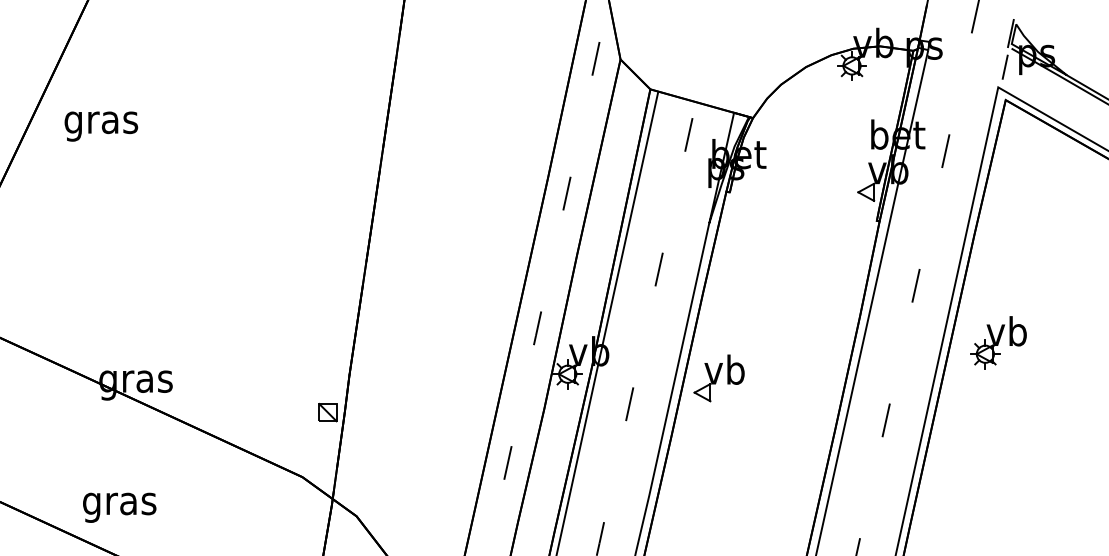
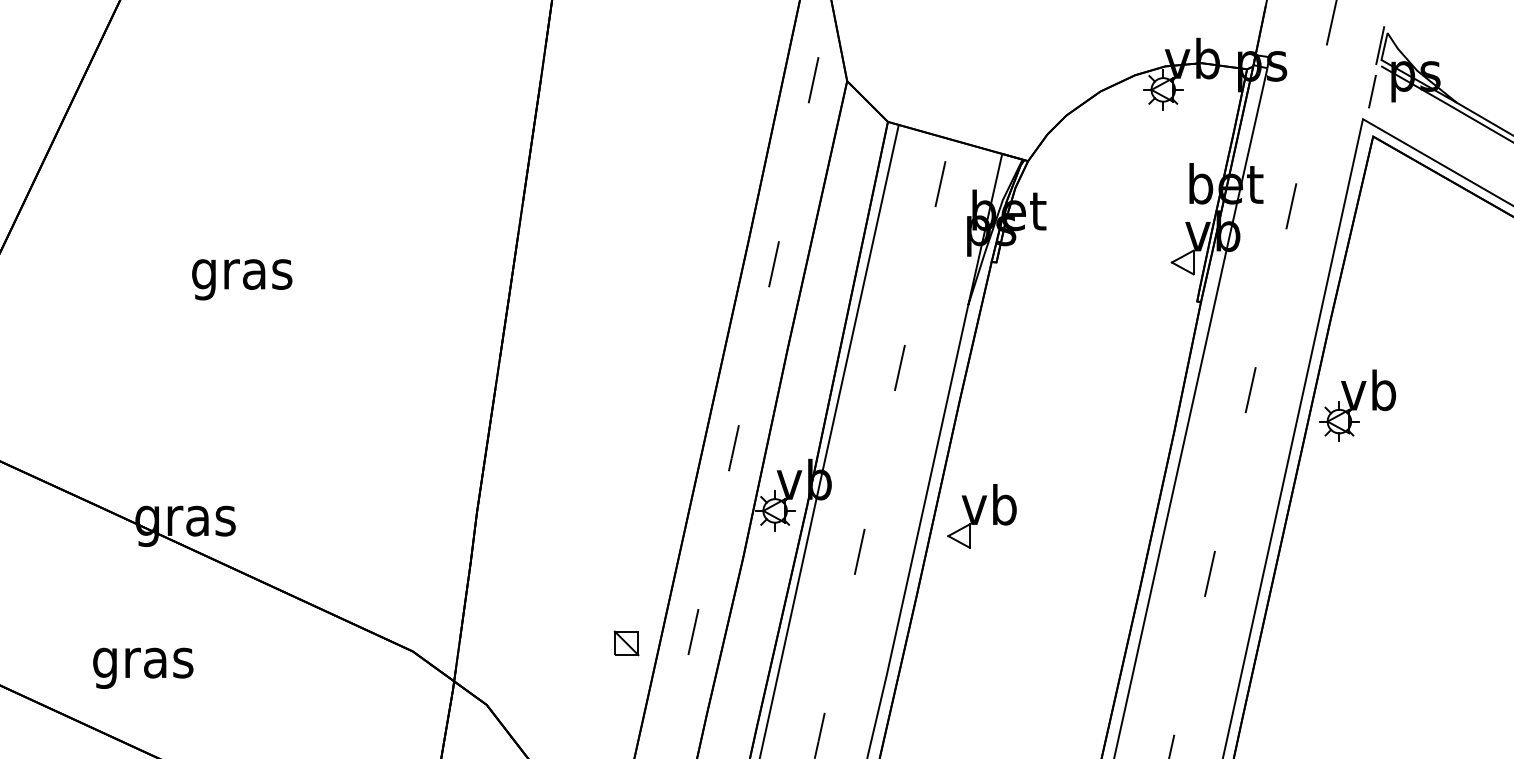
text: (101, 126) -> (242, 279), moved
part: (998, 342) -> (1357, 405), moved
part: (327, 412) -> (626, 643), moved
text: (119, 507) -> (143, 667), moved

